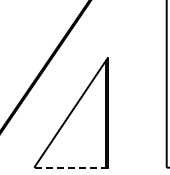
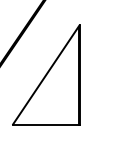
line: (70, 167) -> (45, 124), dashed -> solid

